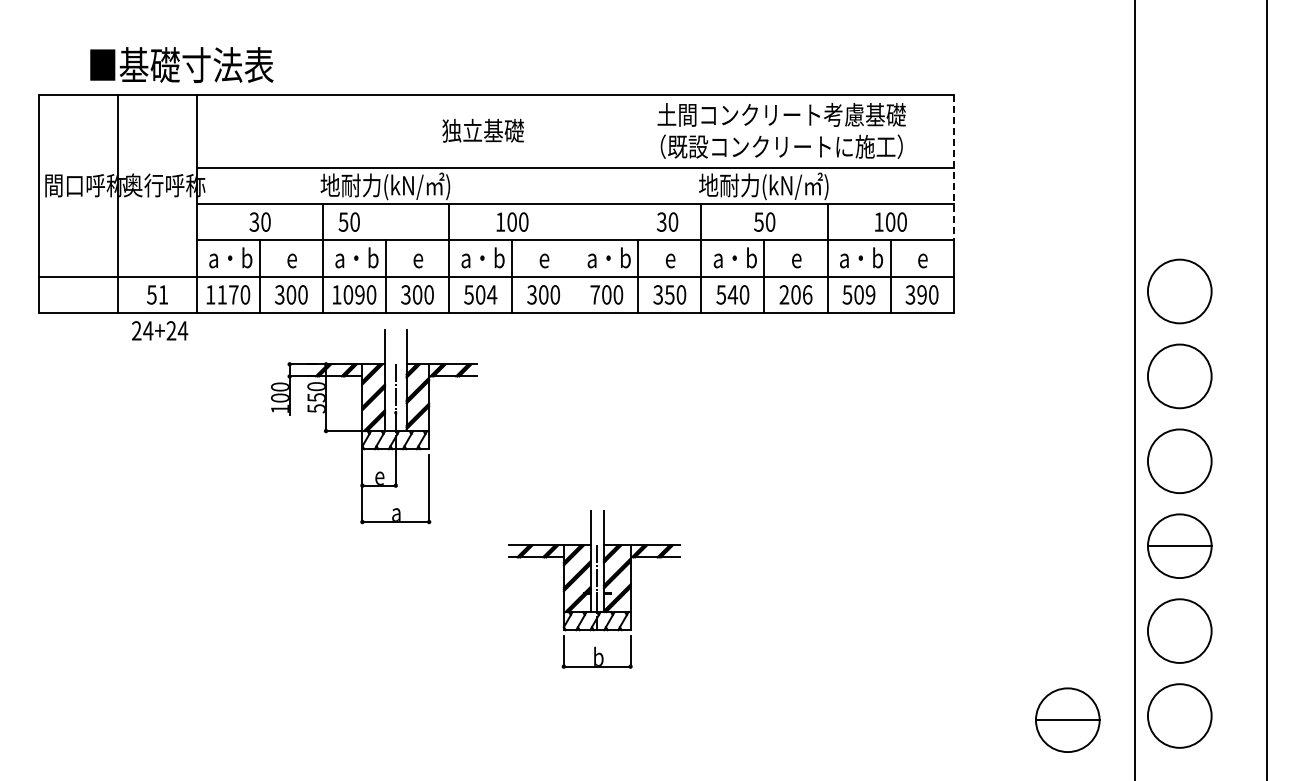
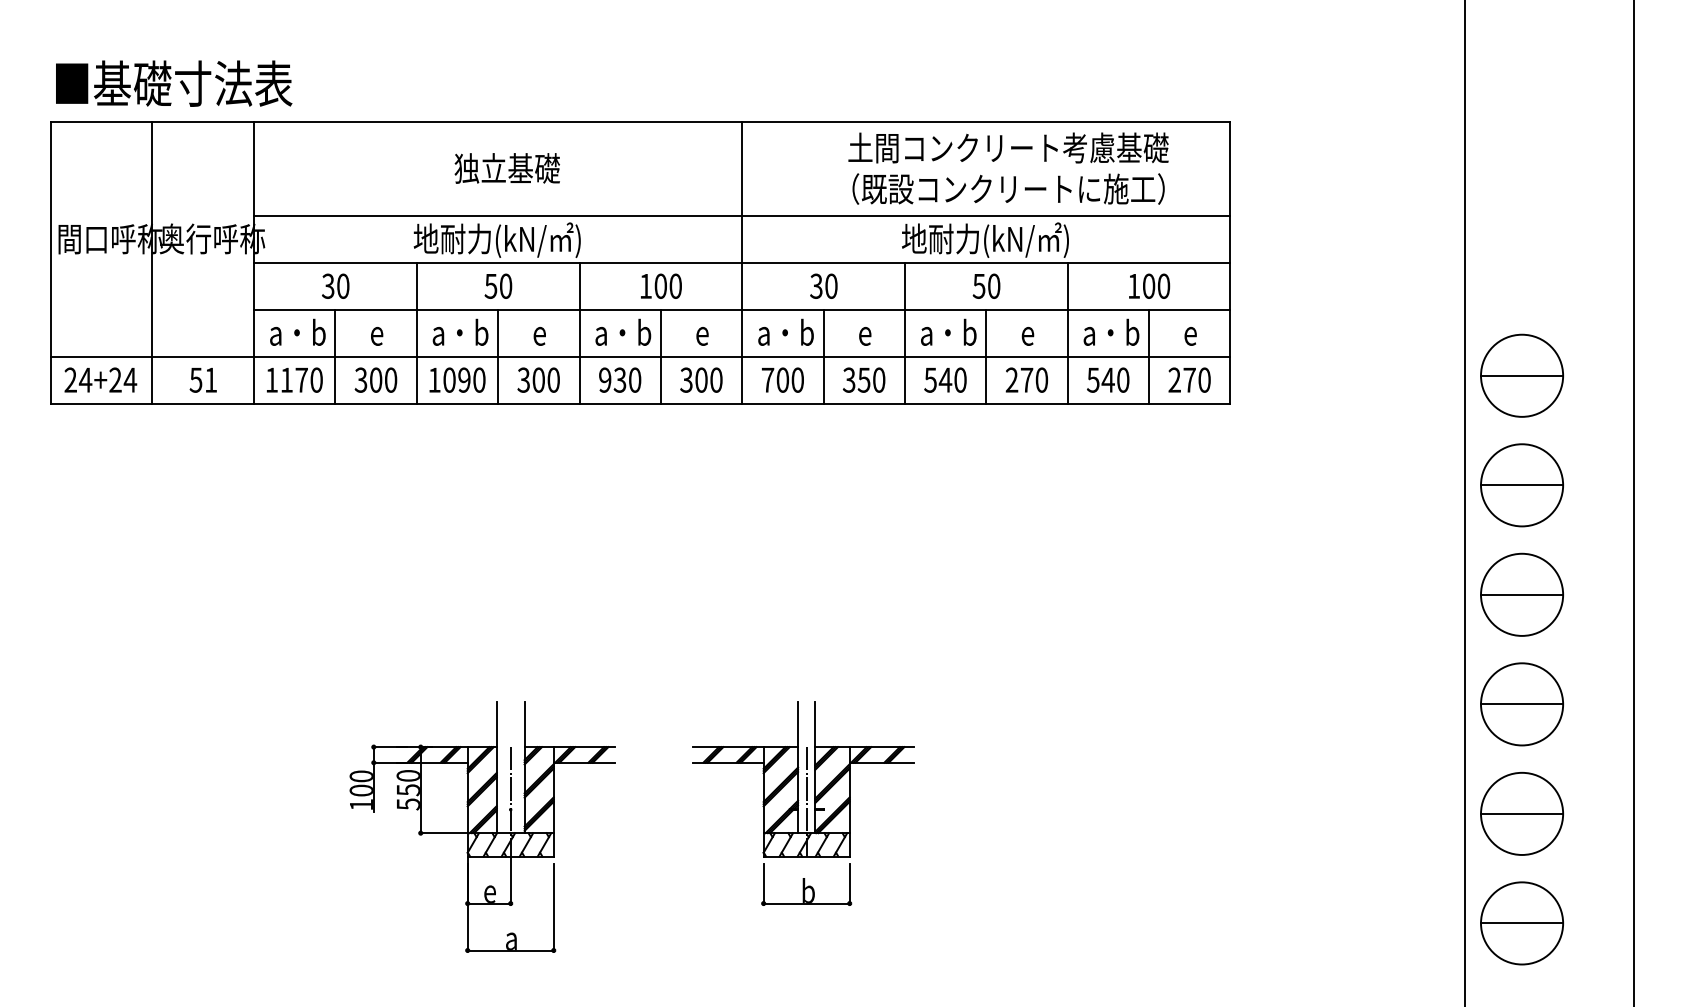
text: (181, 65) -> (173, 84), moved
text: (482, 130) -> (506, 168), moved
line: (953, 167) -> (1230, 215), dashed -> solid
line: (575, 203) -> (742, 262), added
text: (348, 221) -> (497, 285), moved
text: (667, 221) -> (823, 285), moved
line: (1179, 291) -> (1521, 375), added
text: (480, 294) -> (619, 379), 504 -> 930
text: (801, 294) -> (1034, 379), 206 -> 270
text: (864, 294) -> (1115, 379), 509 -> 540
text: (915, 294) -> (1181, 379), 390 -> 270
text: (160, 330) -> (101, 379), moved
line: (1179, 376) -> (1521, 485), added
part: (374, 426) -> (483, 827), moved
line: (1179, 461) -> (1521, 595), added
part: (594, 589) -> (803, 804), moved
line: (1179, 631) -> (1521, 814), added
line: (1179, 716) -> (1521, 924), added
part: (1067, 719) -> (1377, 927), removed

